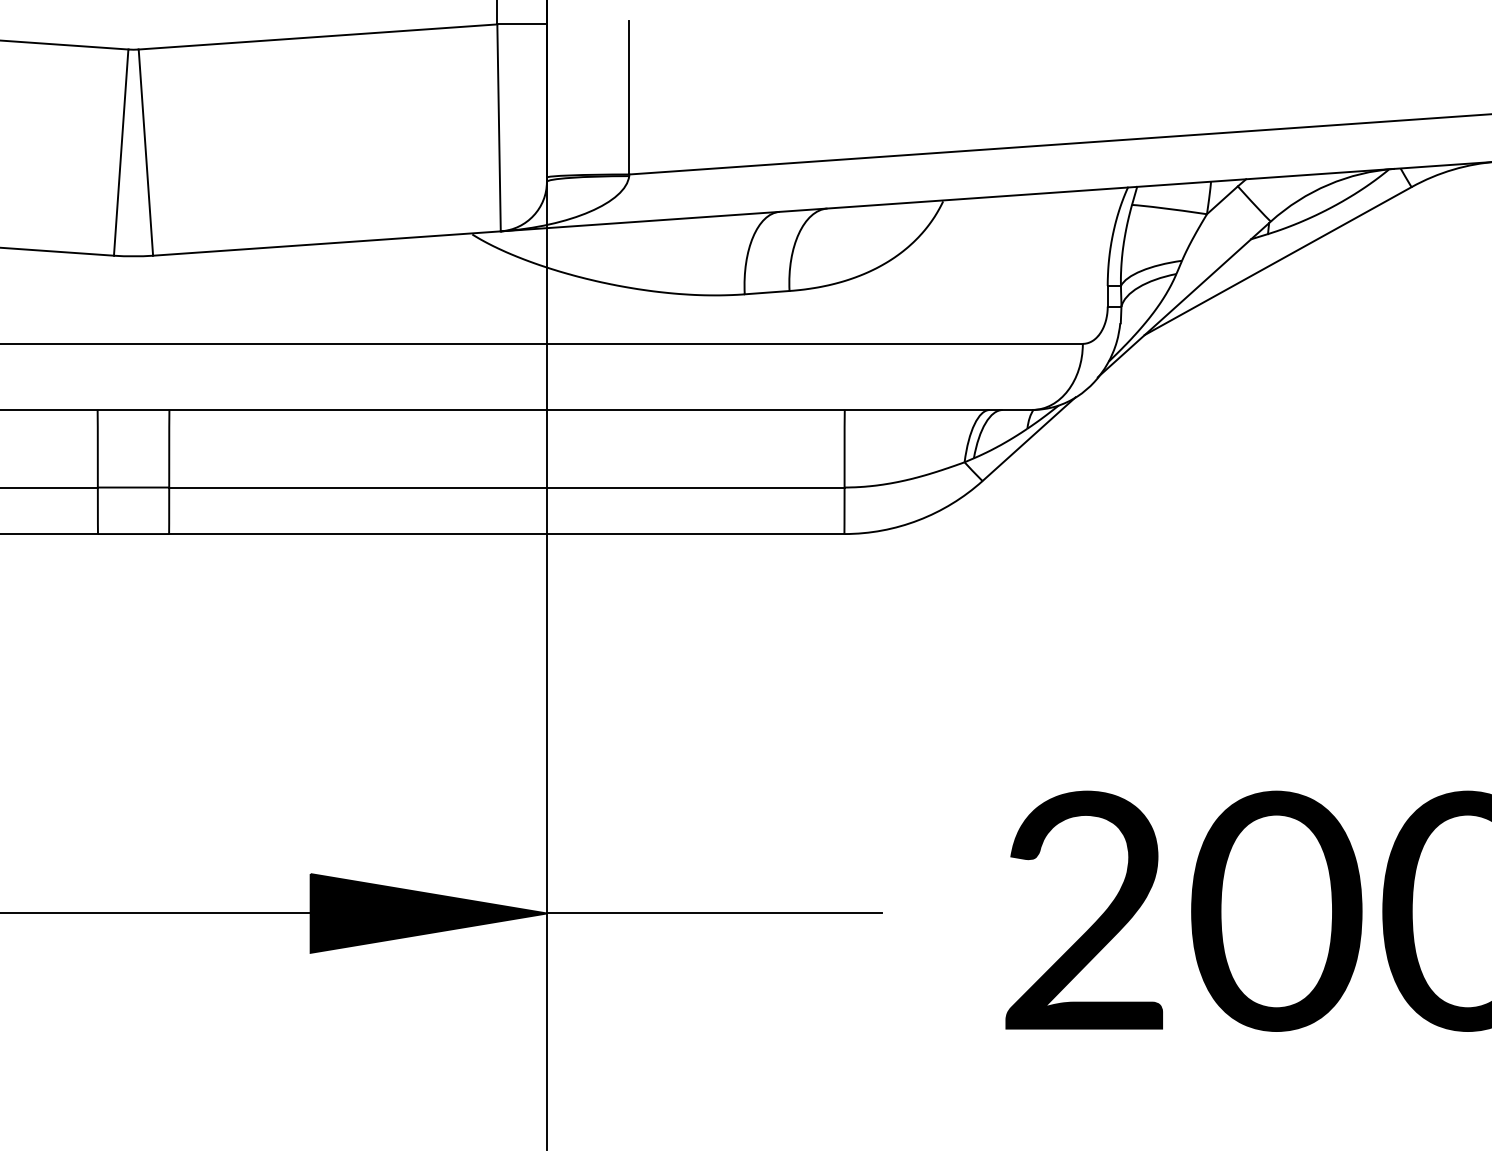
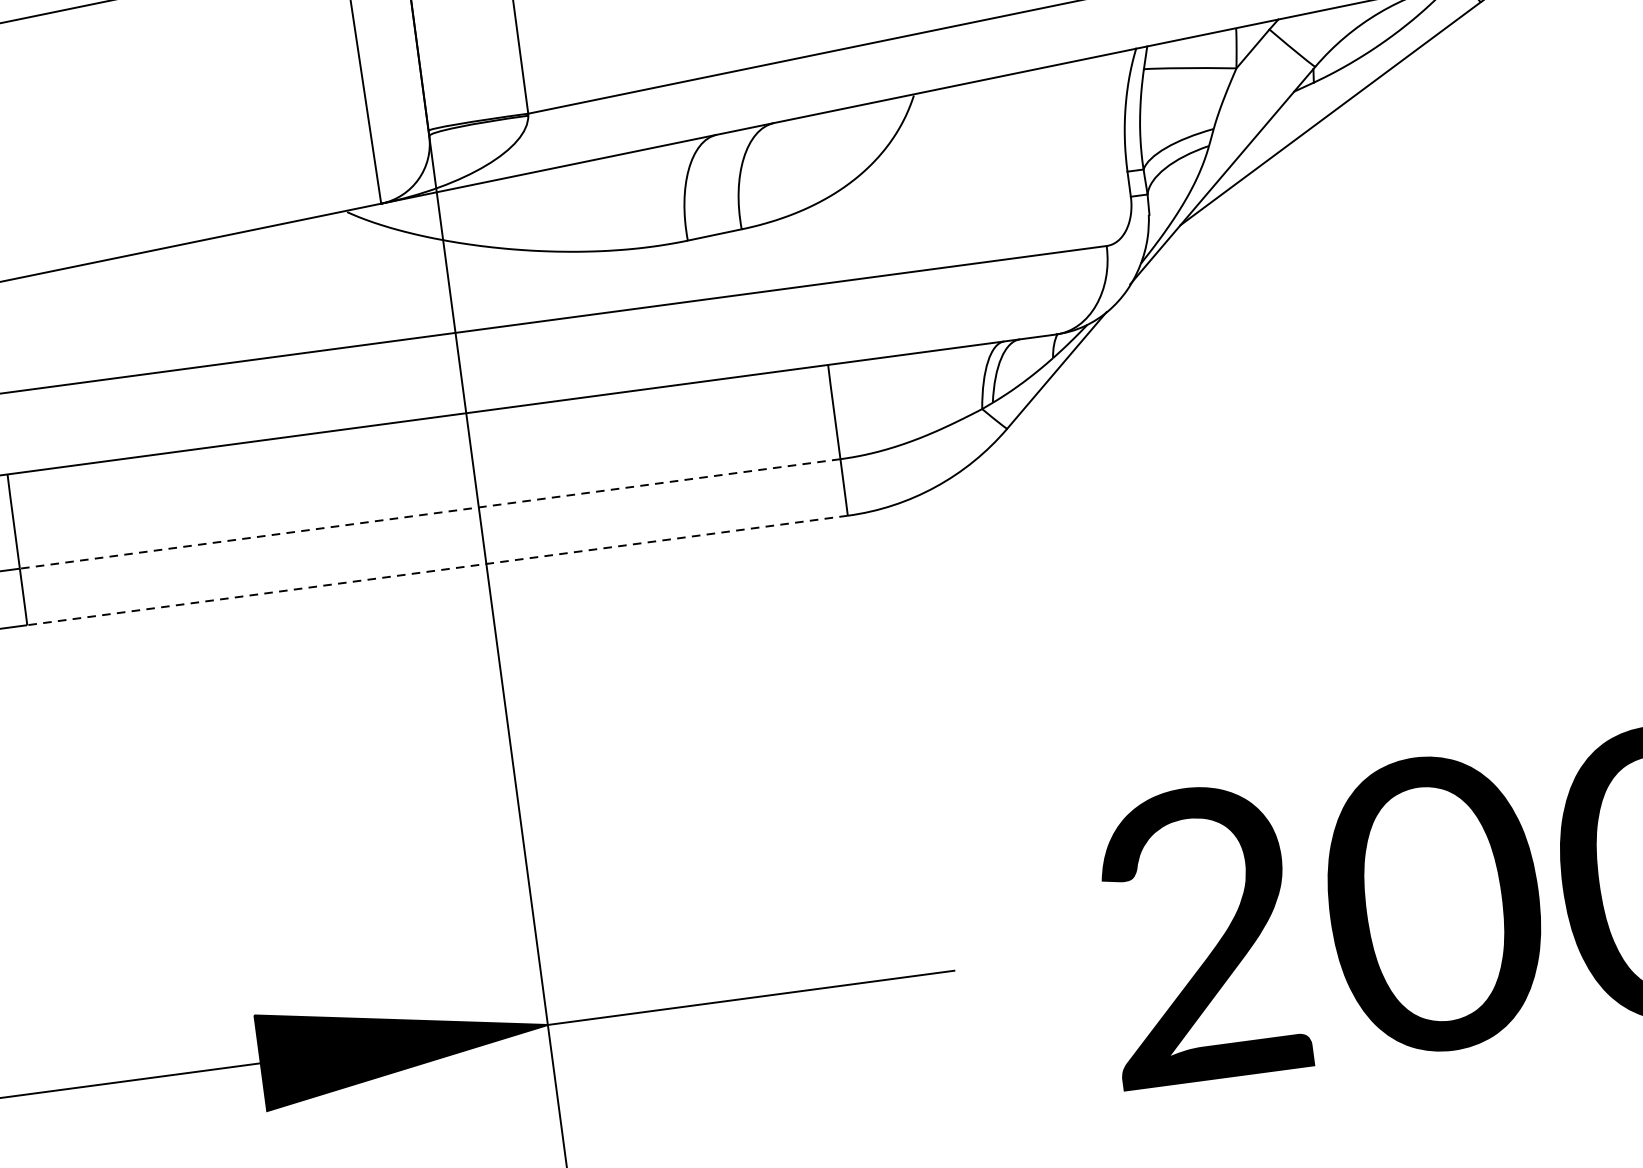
line: (506, 487) -> (429, 513), solid -> dashed
line: (506, 534) -> (437, 571), solid -> dashed

